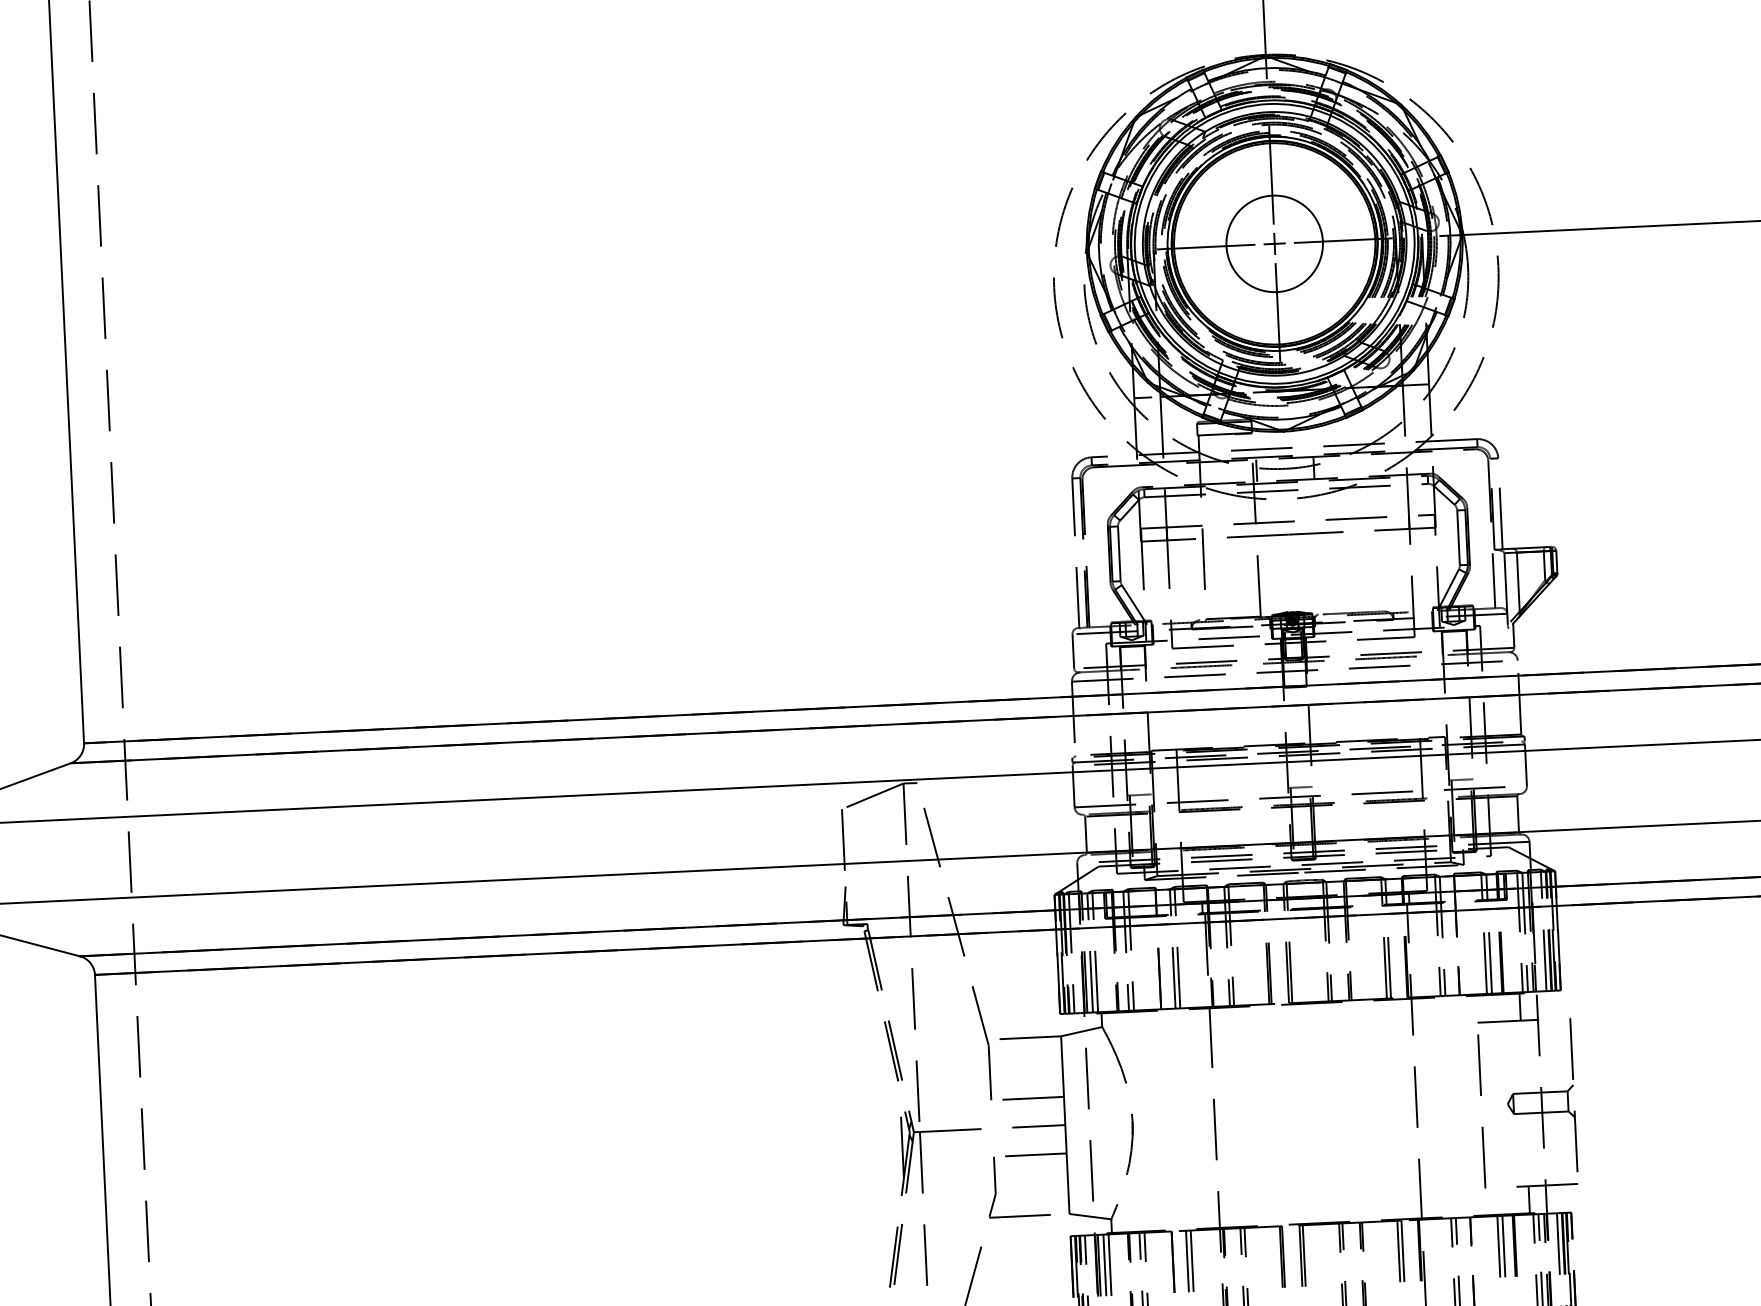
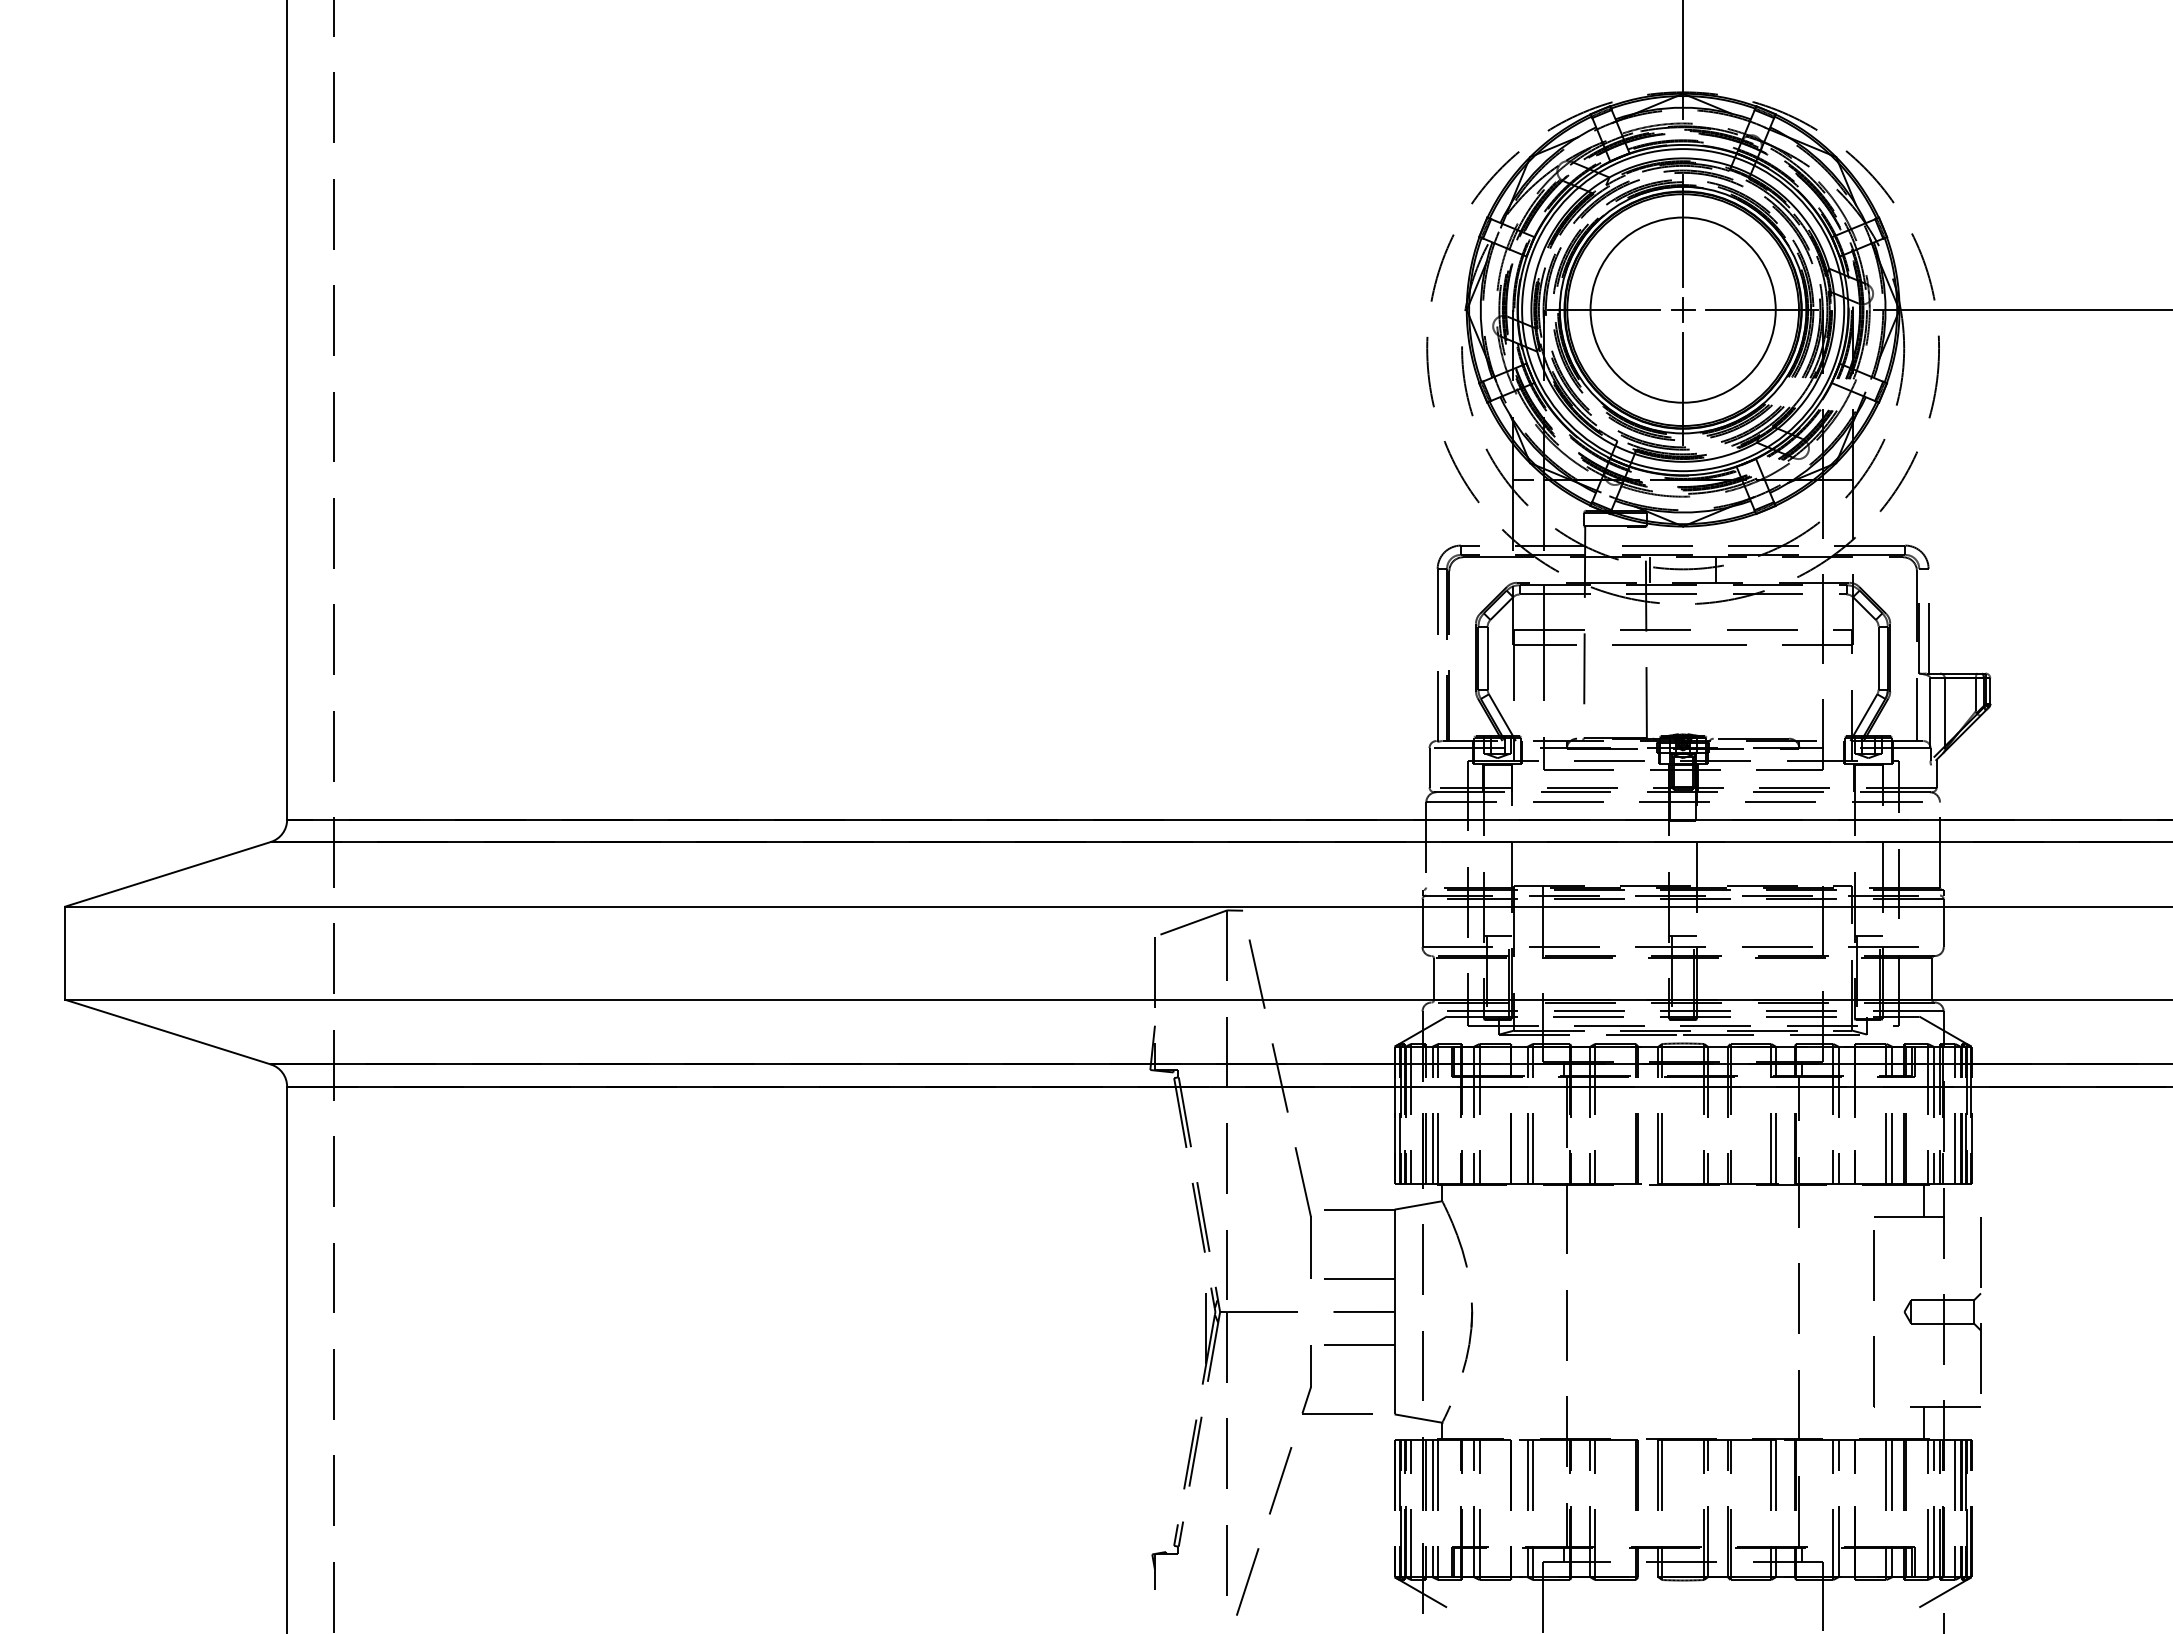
circle: (1274, 243) -> (1682, 309), size x1.67

